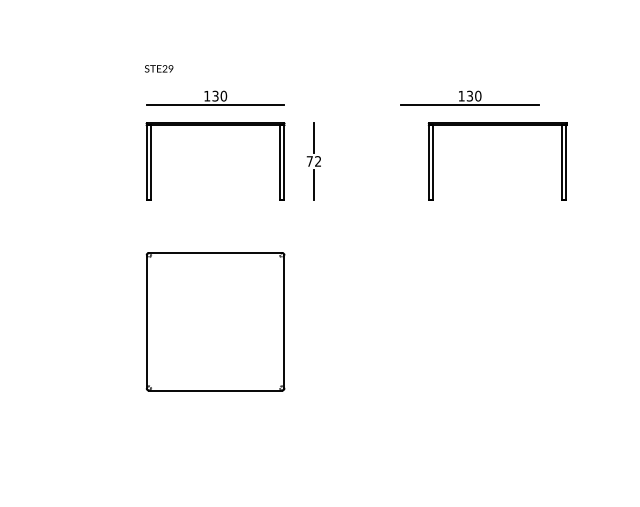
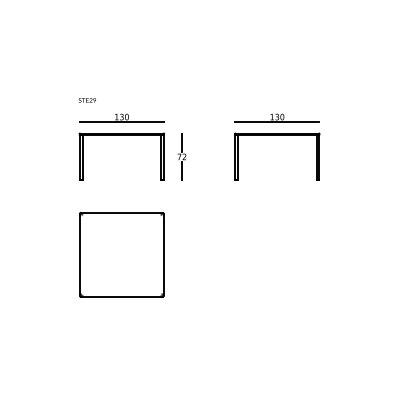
part: (498, 126) -> (277, 135), moved

